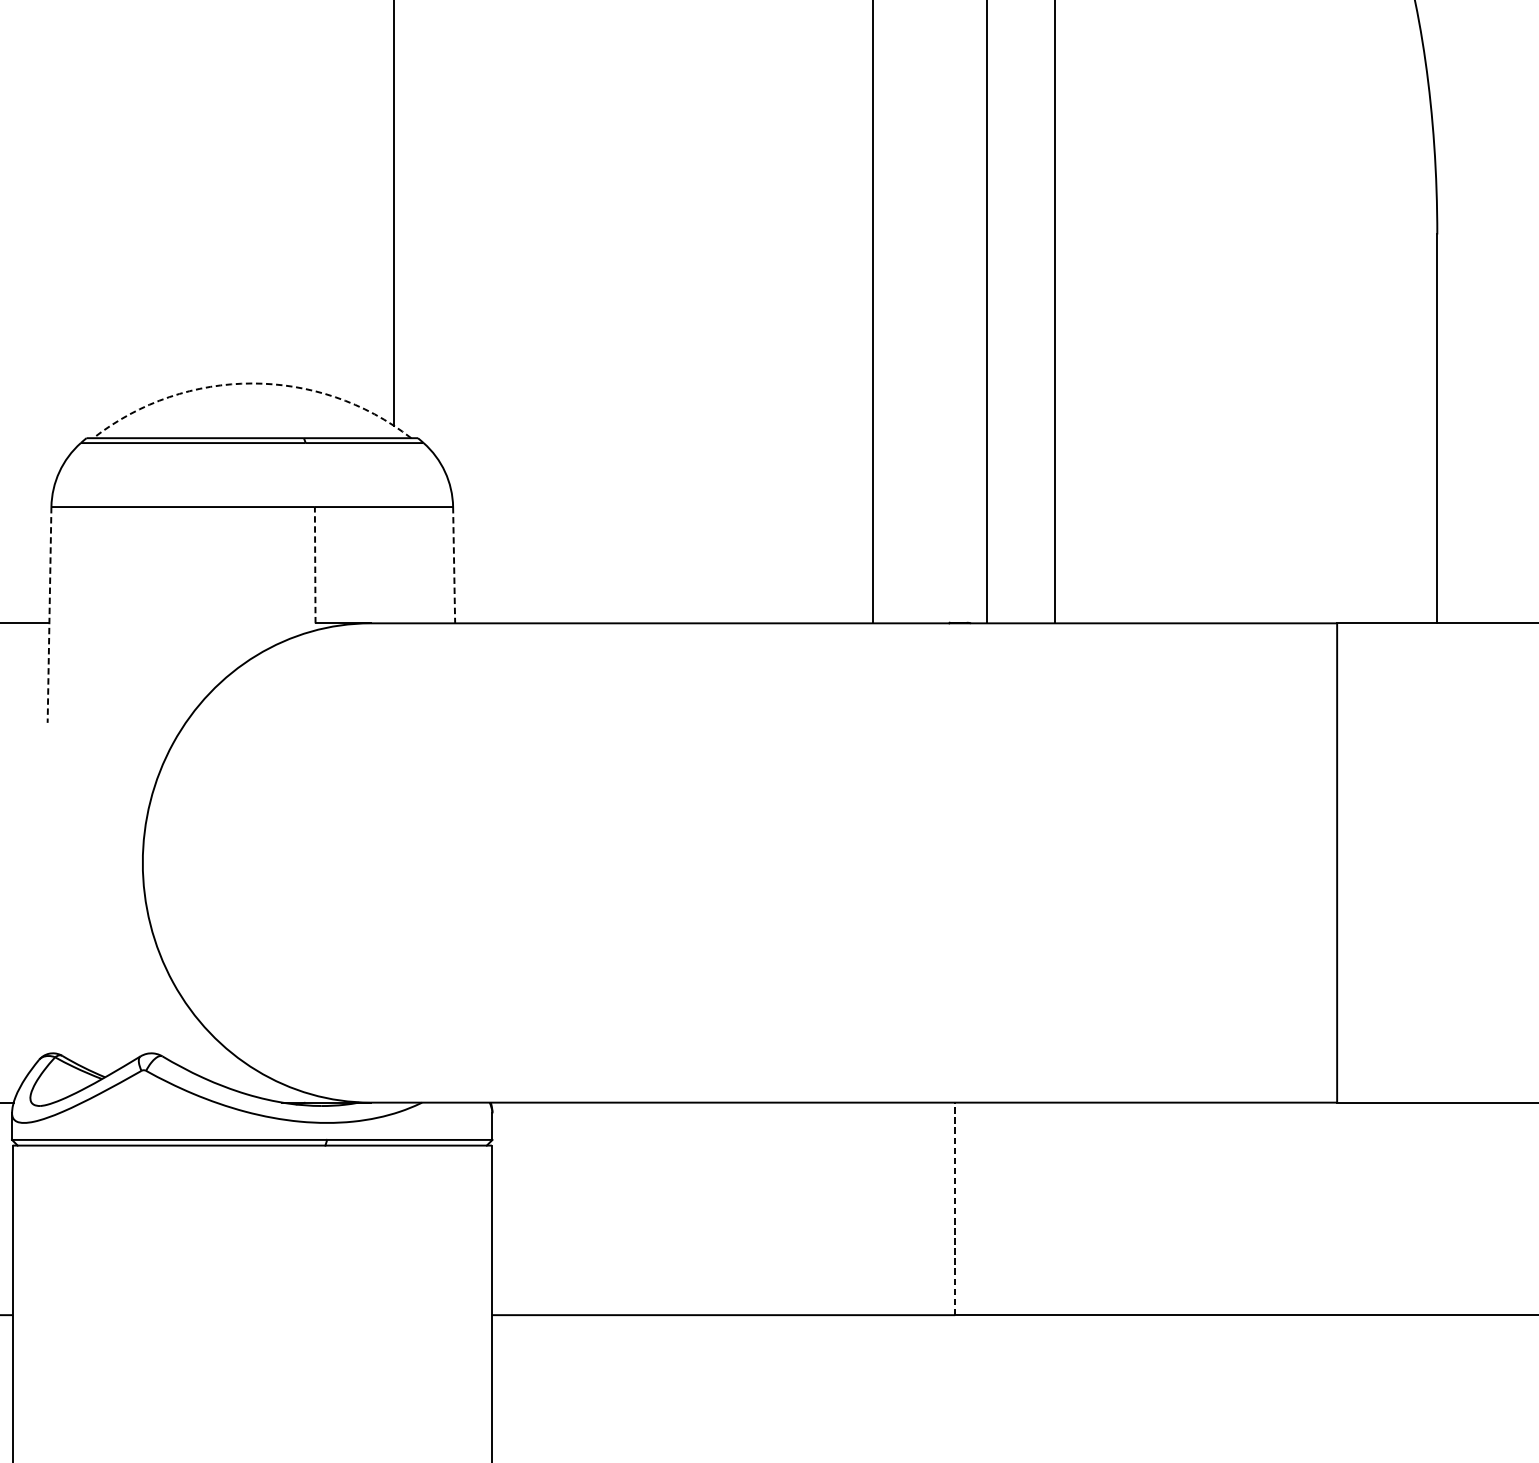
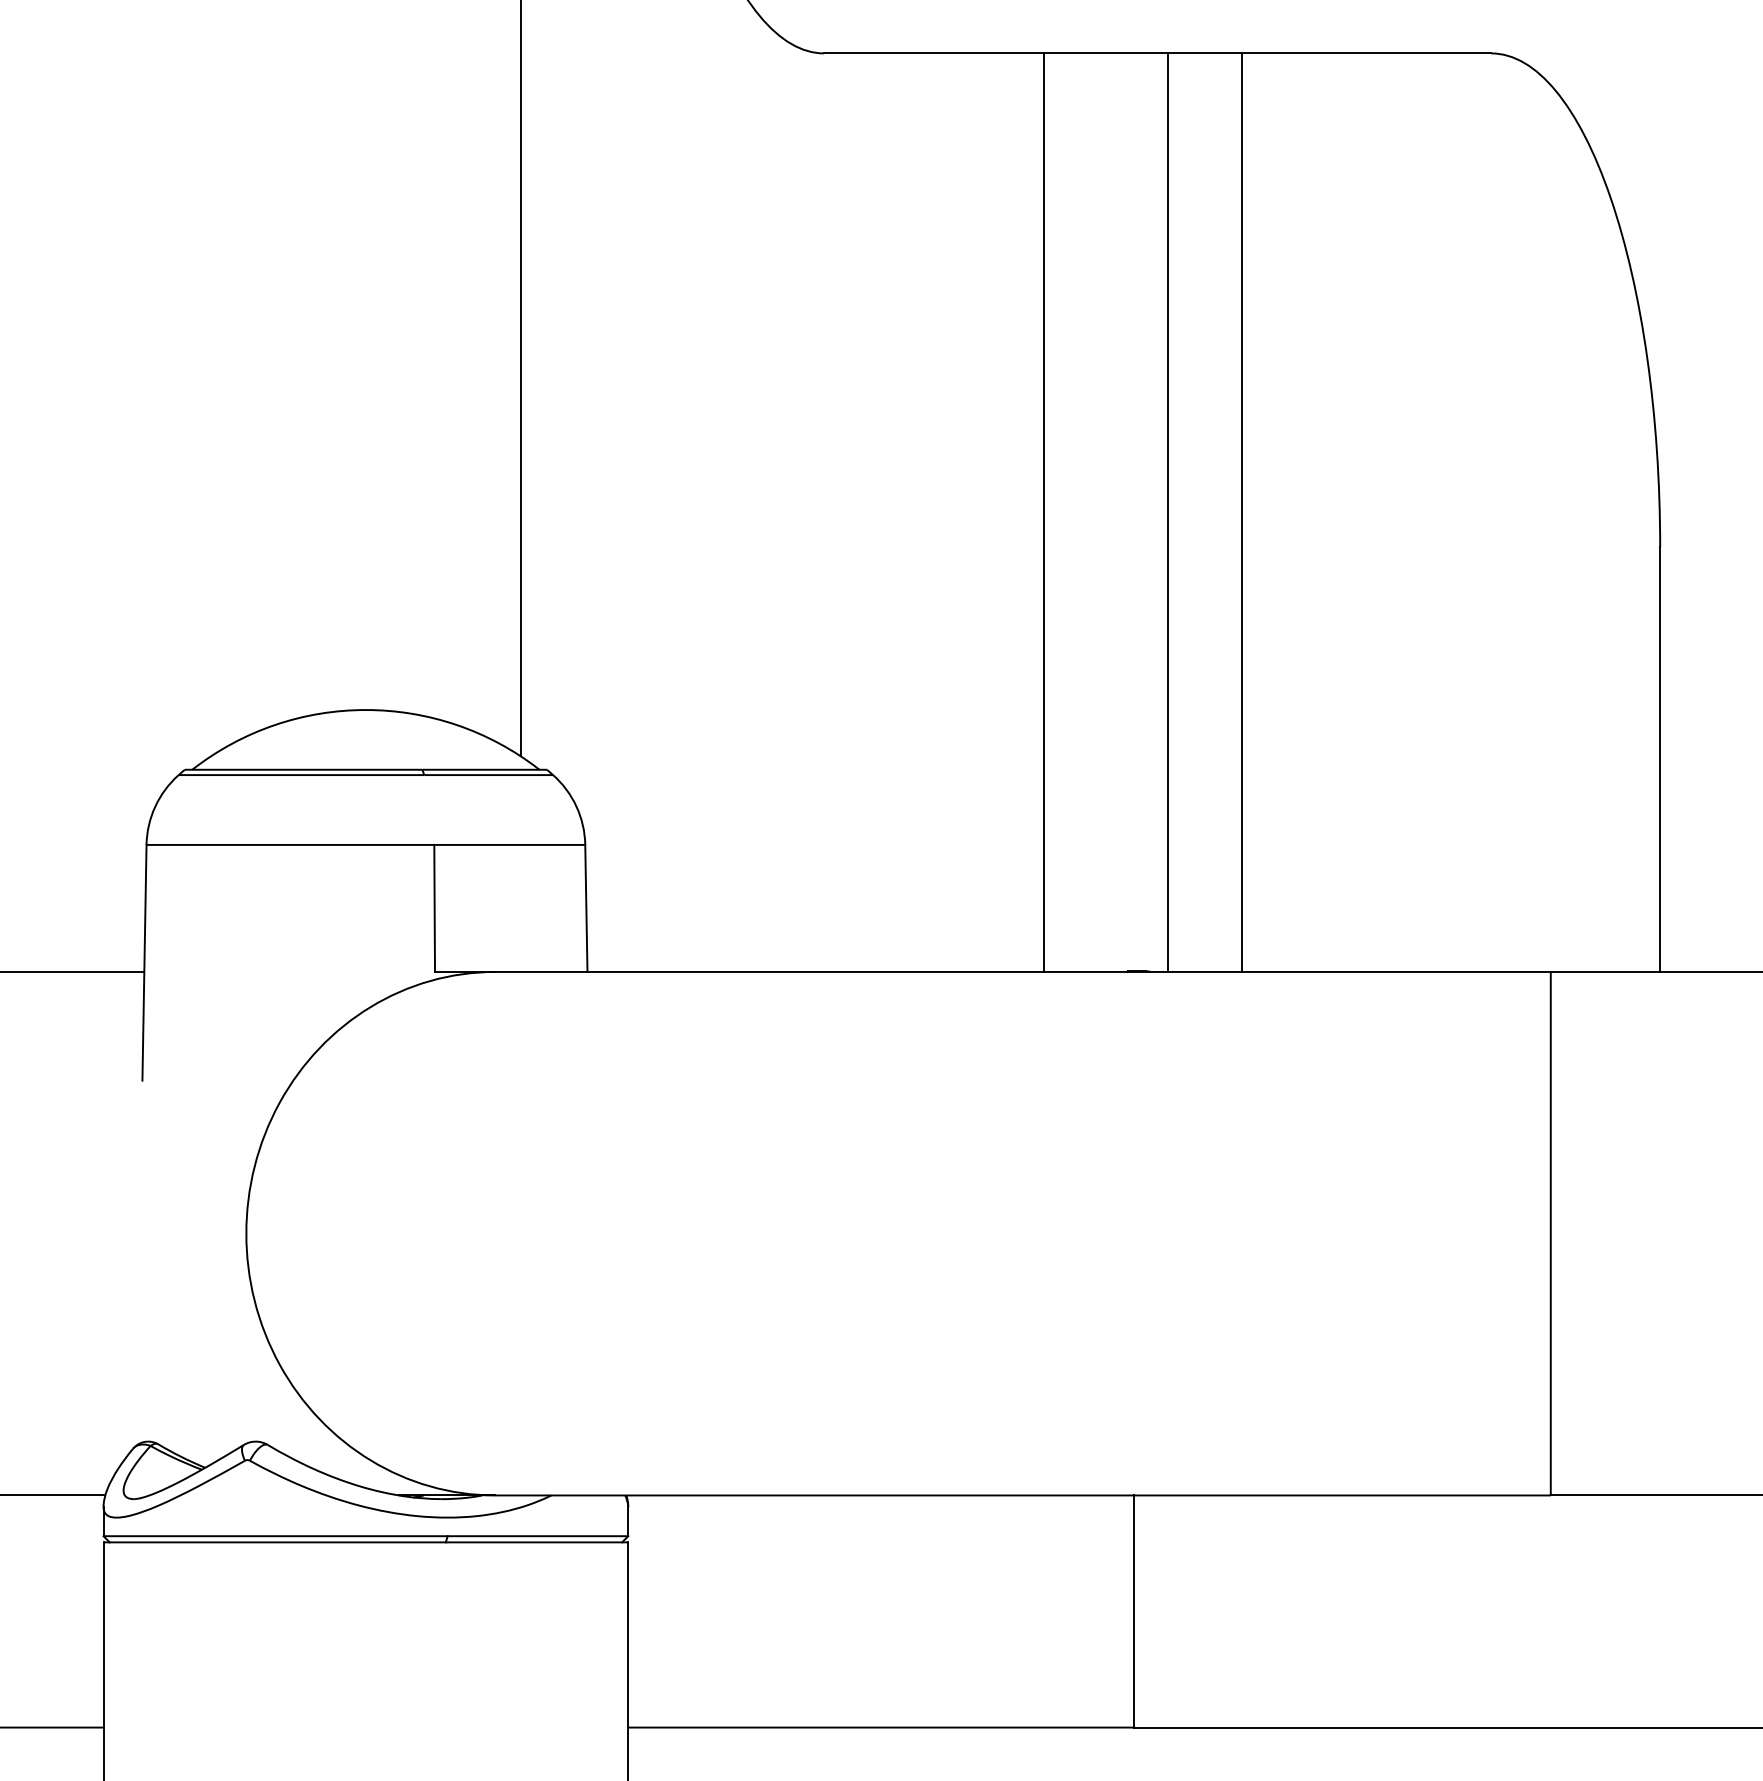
arc: (251, 383) -> (365, 710), dashed -> solid
line: (315, 565) -> (434, 908), dashed -> solid
line: (454, 565) -> (586, 908), dashed -> solid
line: (49, 614) -> (144, 962), dashed -> solid
line: (955, 1208) -> (1133, 1611), dashed -> solid

